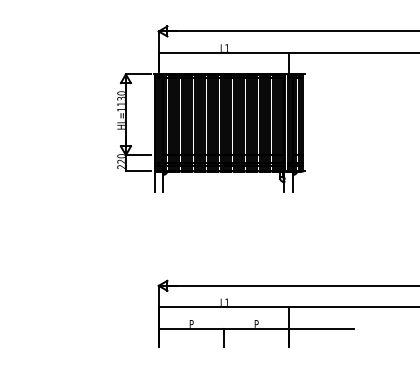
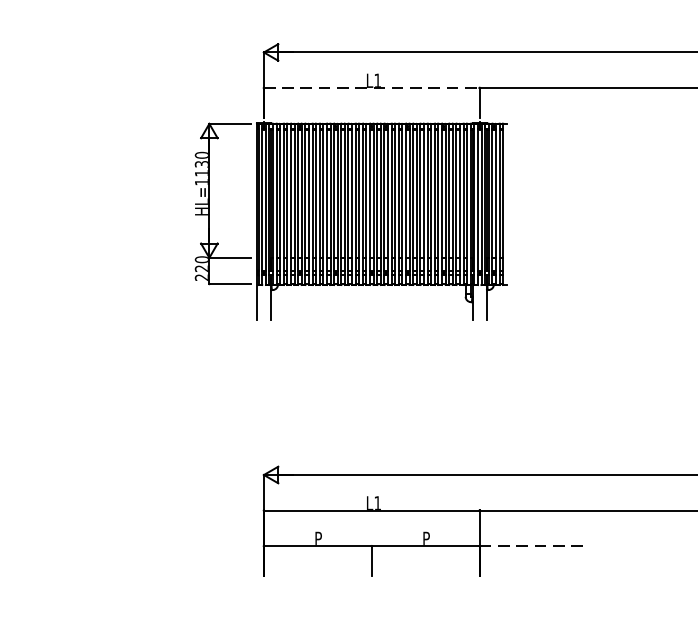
line: (223, 52) -> (371, 87), solid -> dashed
line: (321, 328) -> (534, 545), solid -> dashed

